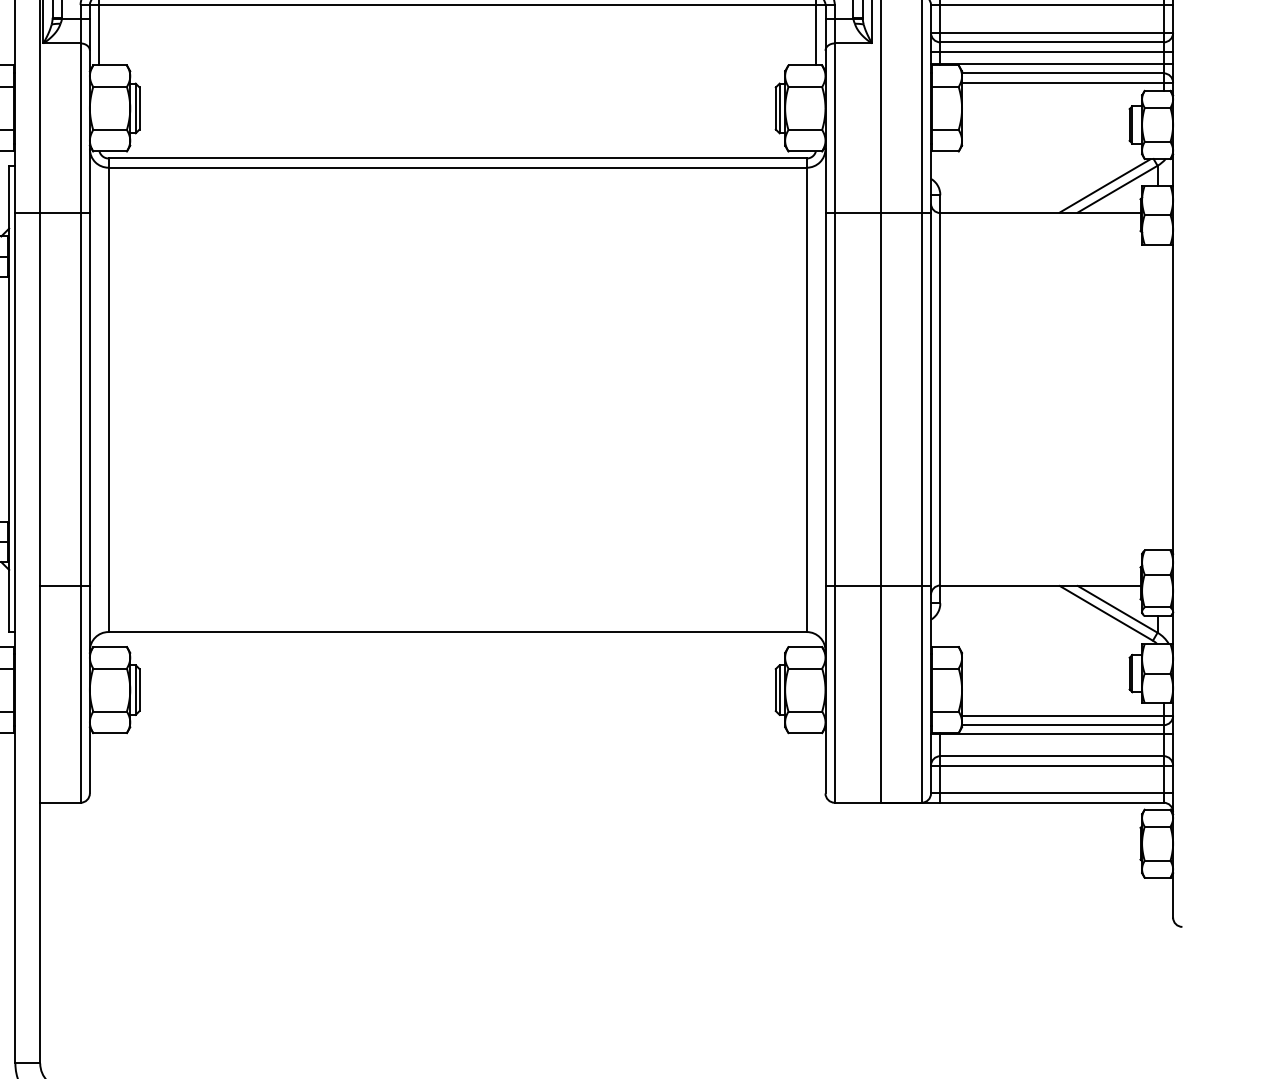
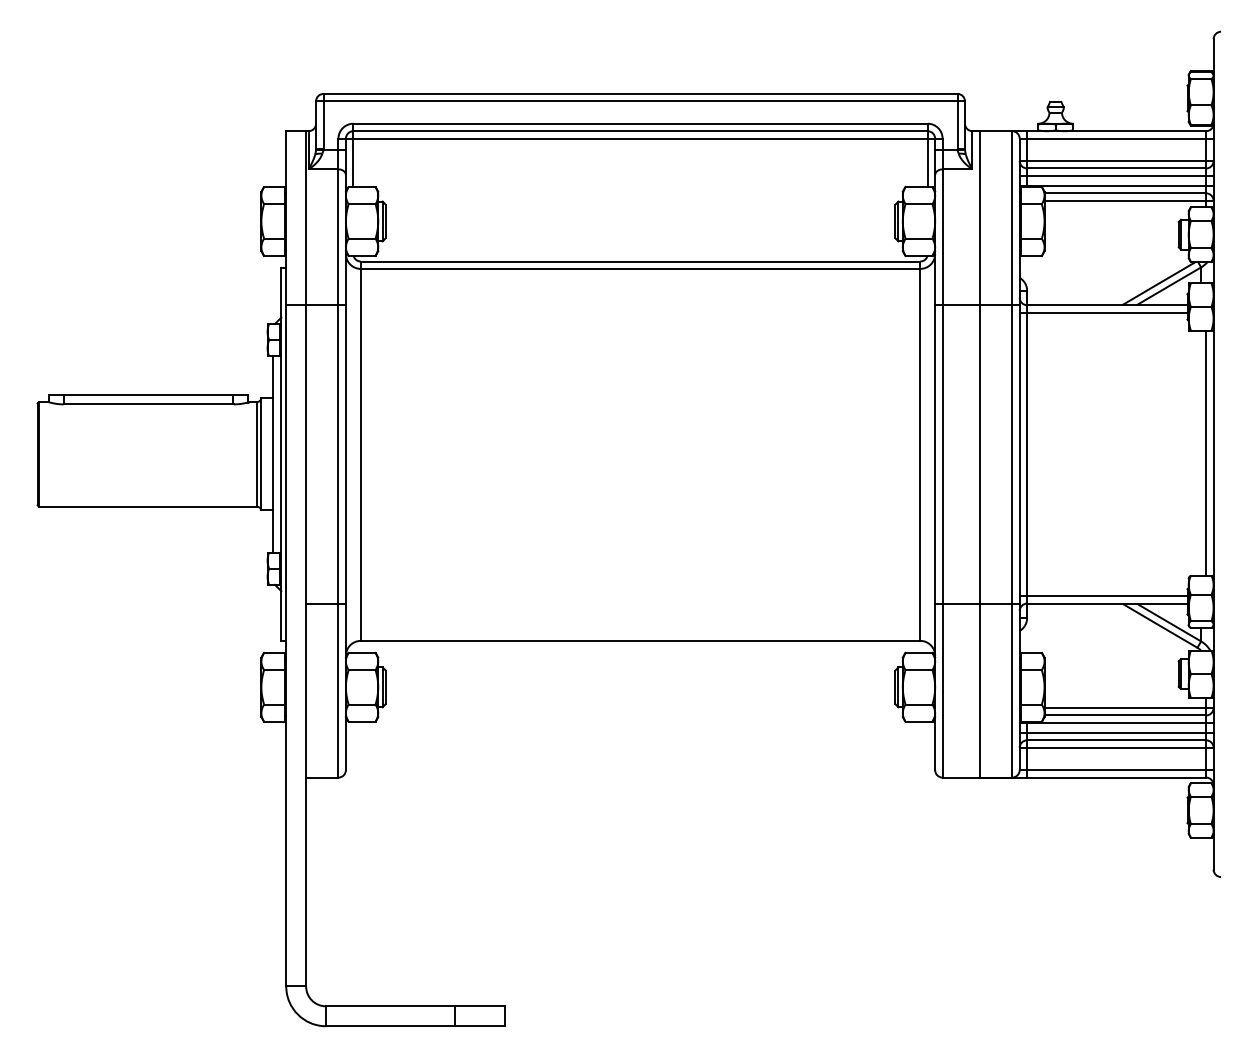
line: (1035, 222) -> (1103, 312), added
line: (1164, 396) -> (1206, 452), added
line: (1035, 576) -> (1103, 596), added
line: (1051, 746) -> (1116, 732), added

